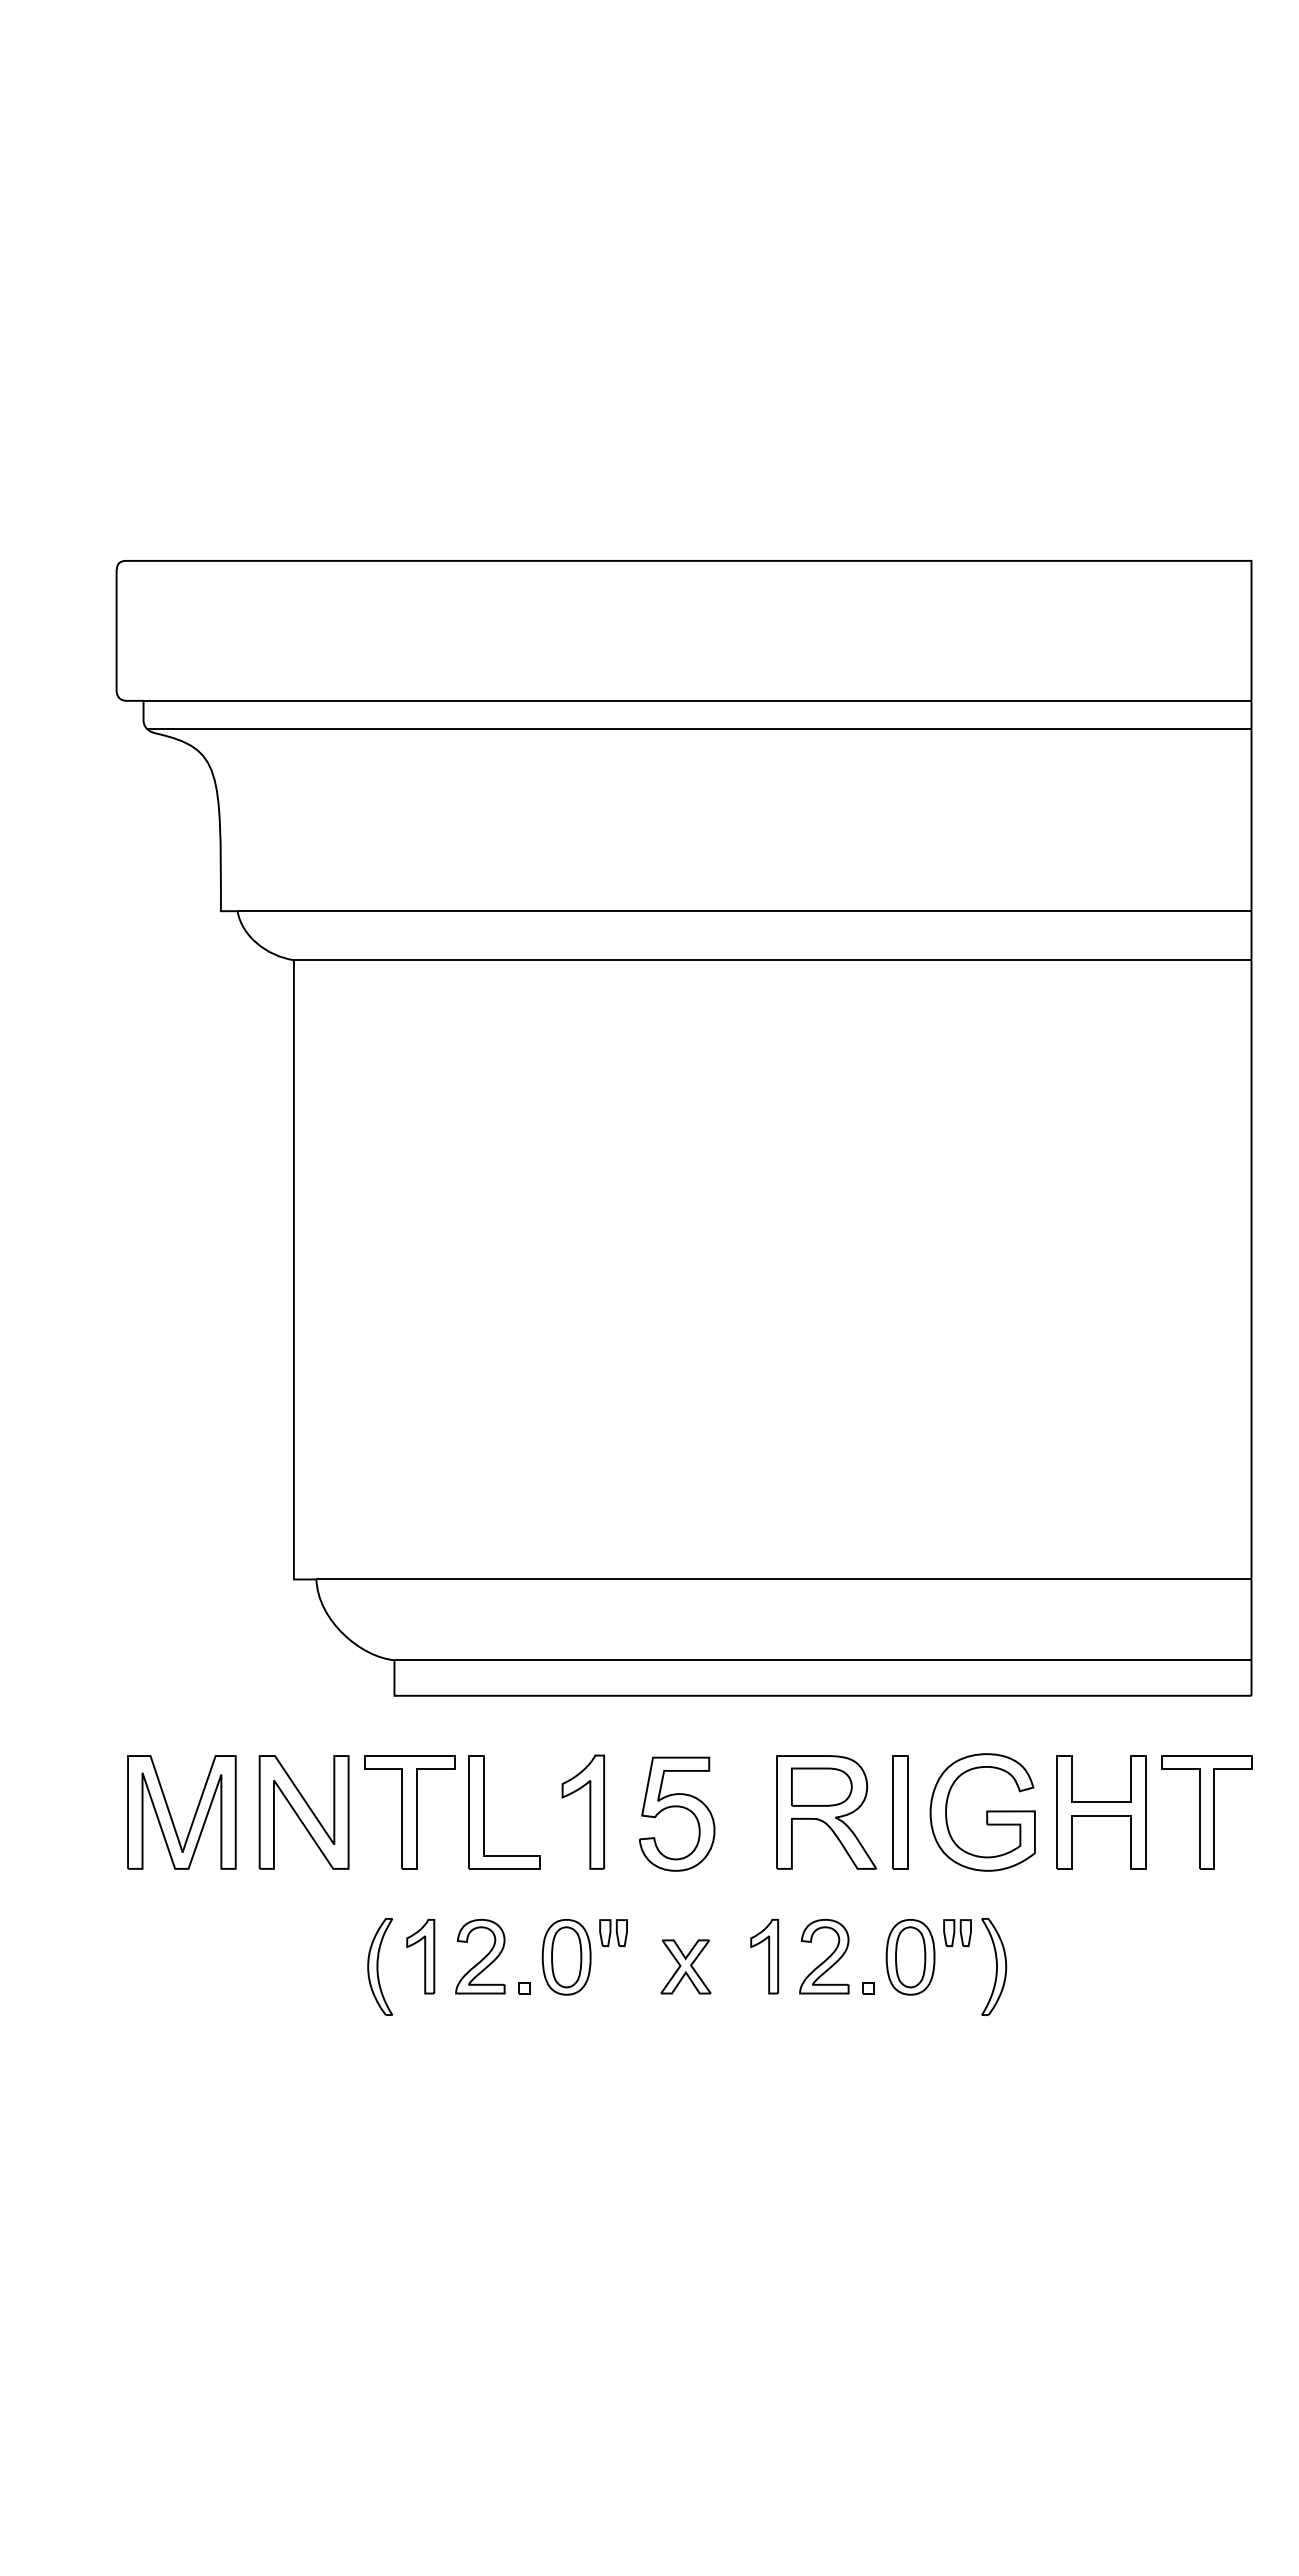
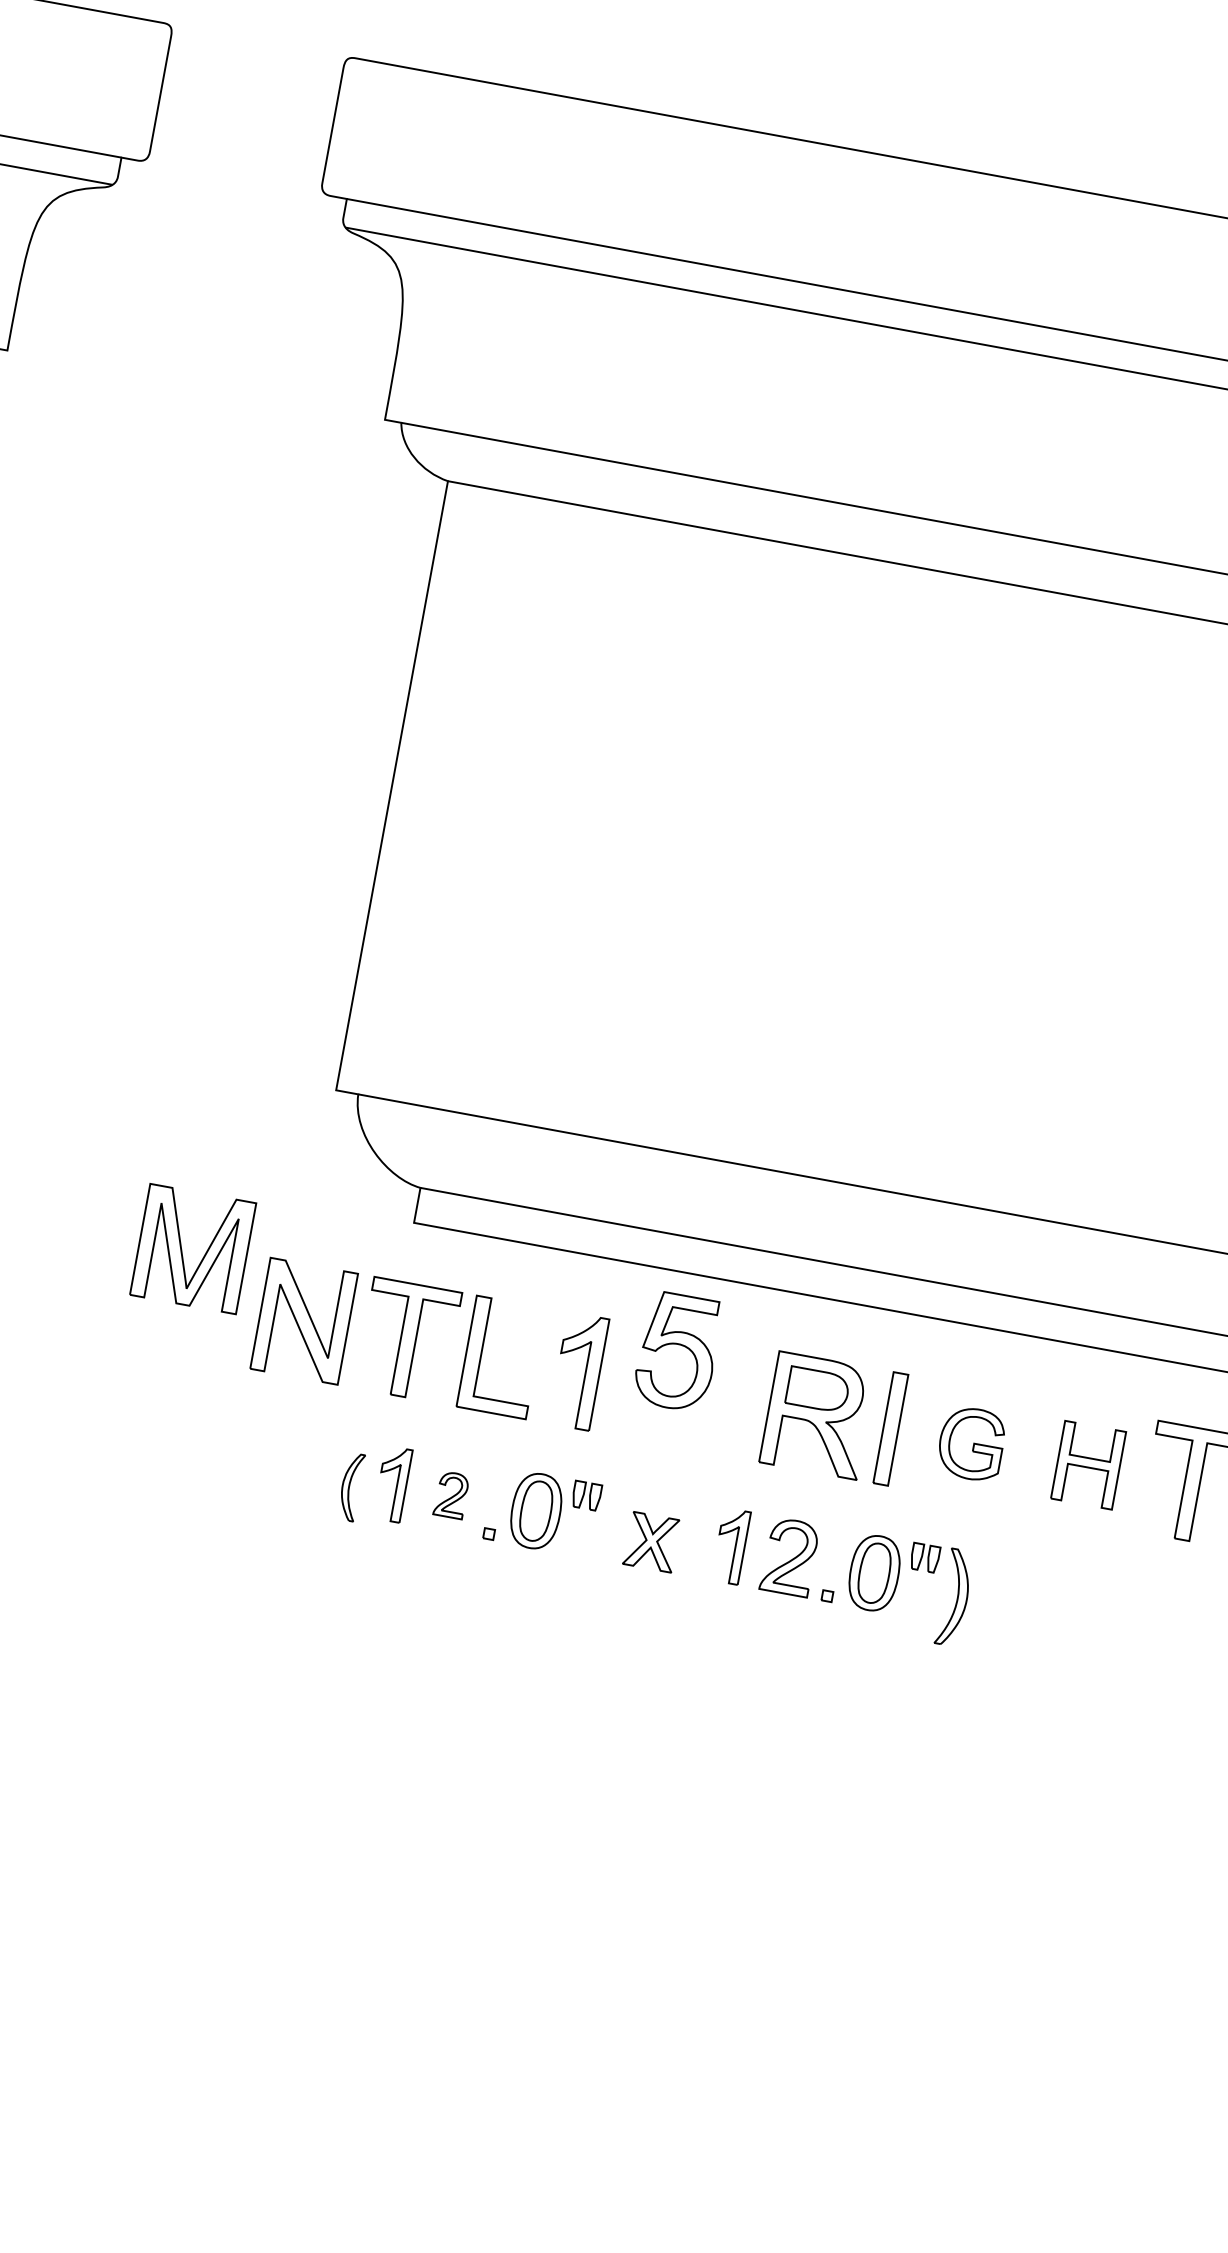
part: (982, 1812) -> (971, 1443), size x0.6
part: (1101, 1812) -> (1088, 1465), size x0.7
part: (676, 1813) -> (677, 1351), moved
part: (171, 1815) -> (182, 1250), moved
part: (480, 1956) -> (451, 1494), size x0.6
part: (379, 1966) -> (350, 1486), size x0.7

